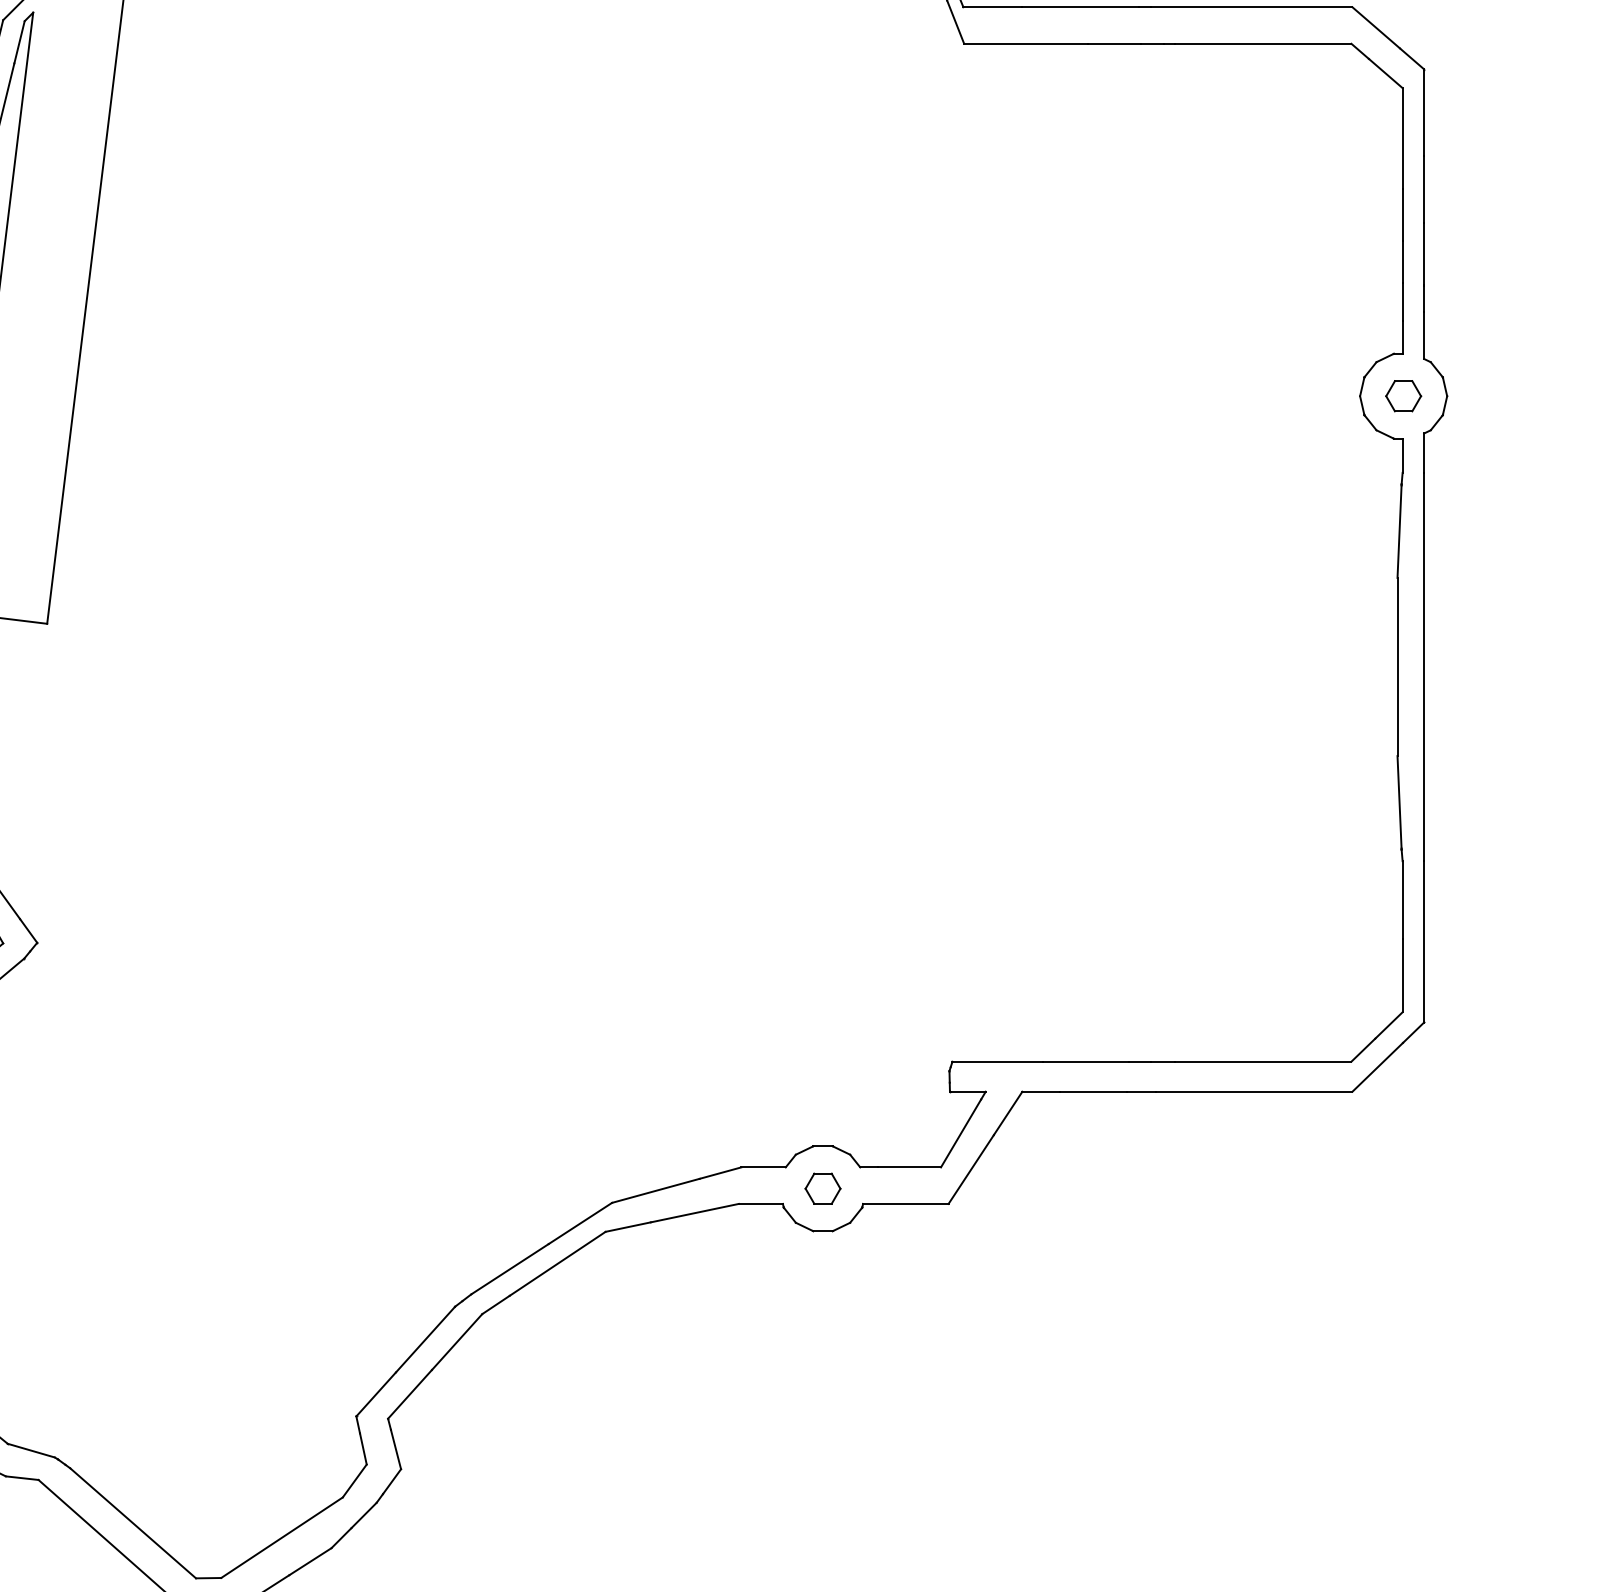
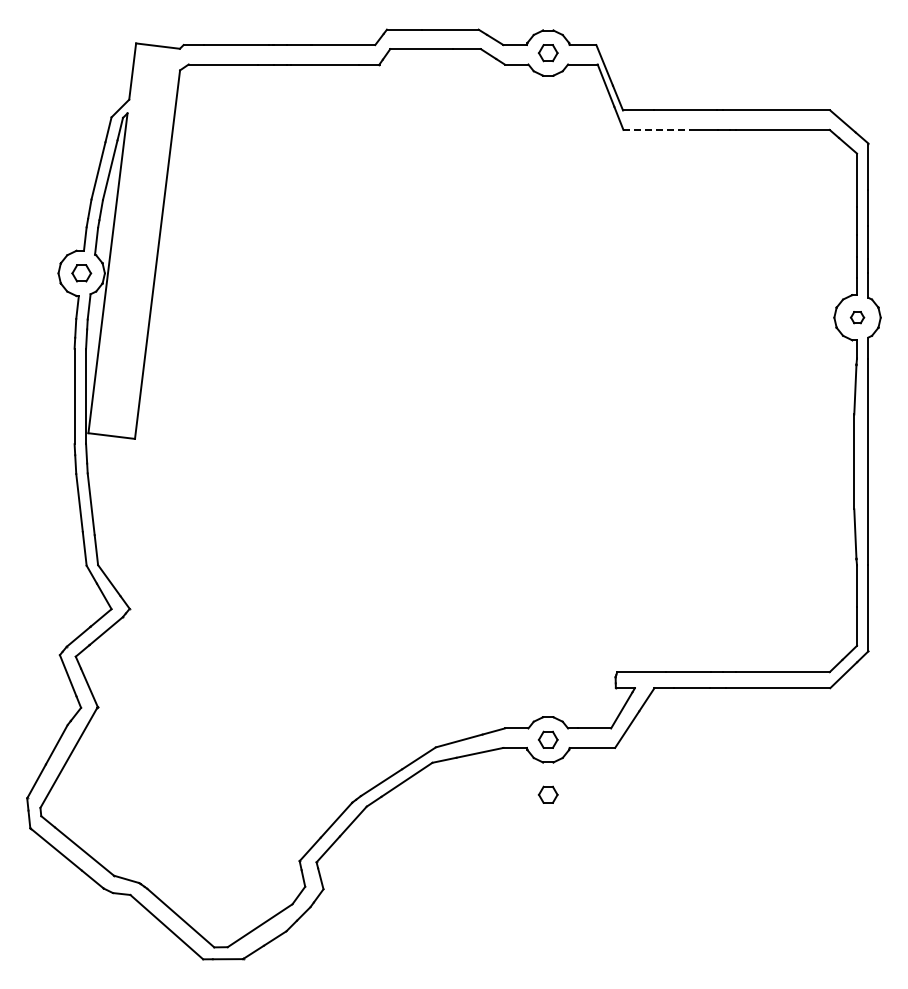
line: (1028, 42) -> (657, 129), solid -> dashed
part: (1403, 395) -> (857, 317), size x0.7
part: (821, 1291) -> (547, 794), added

